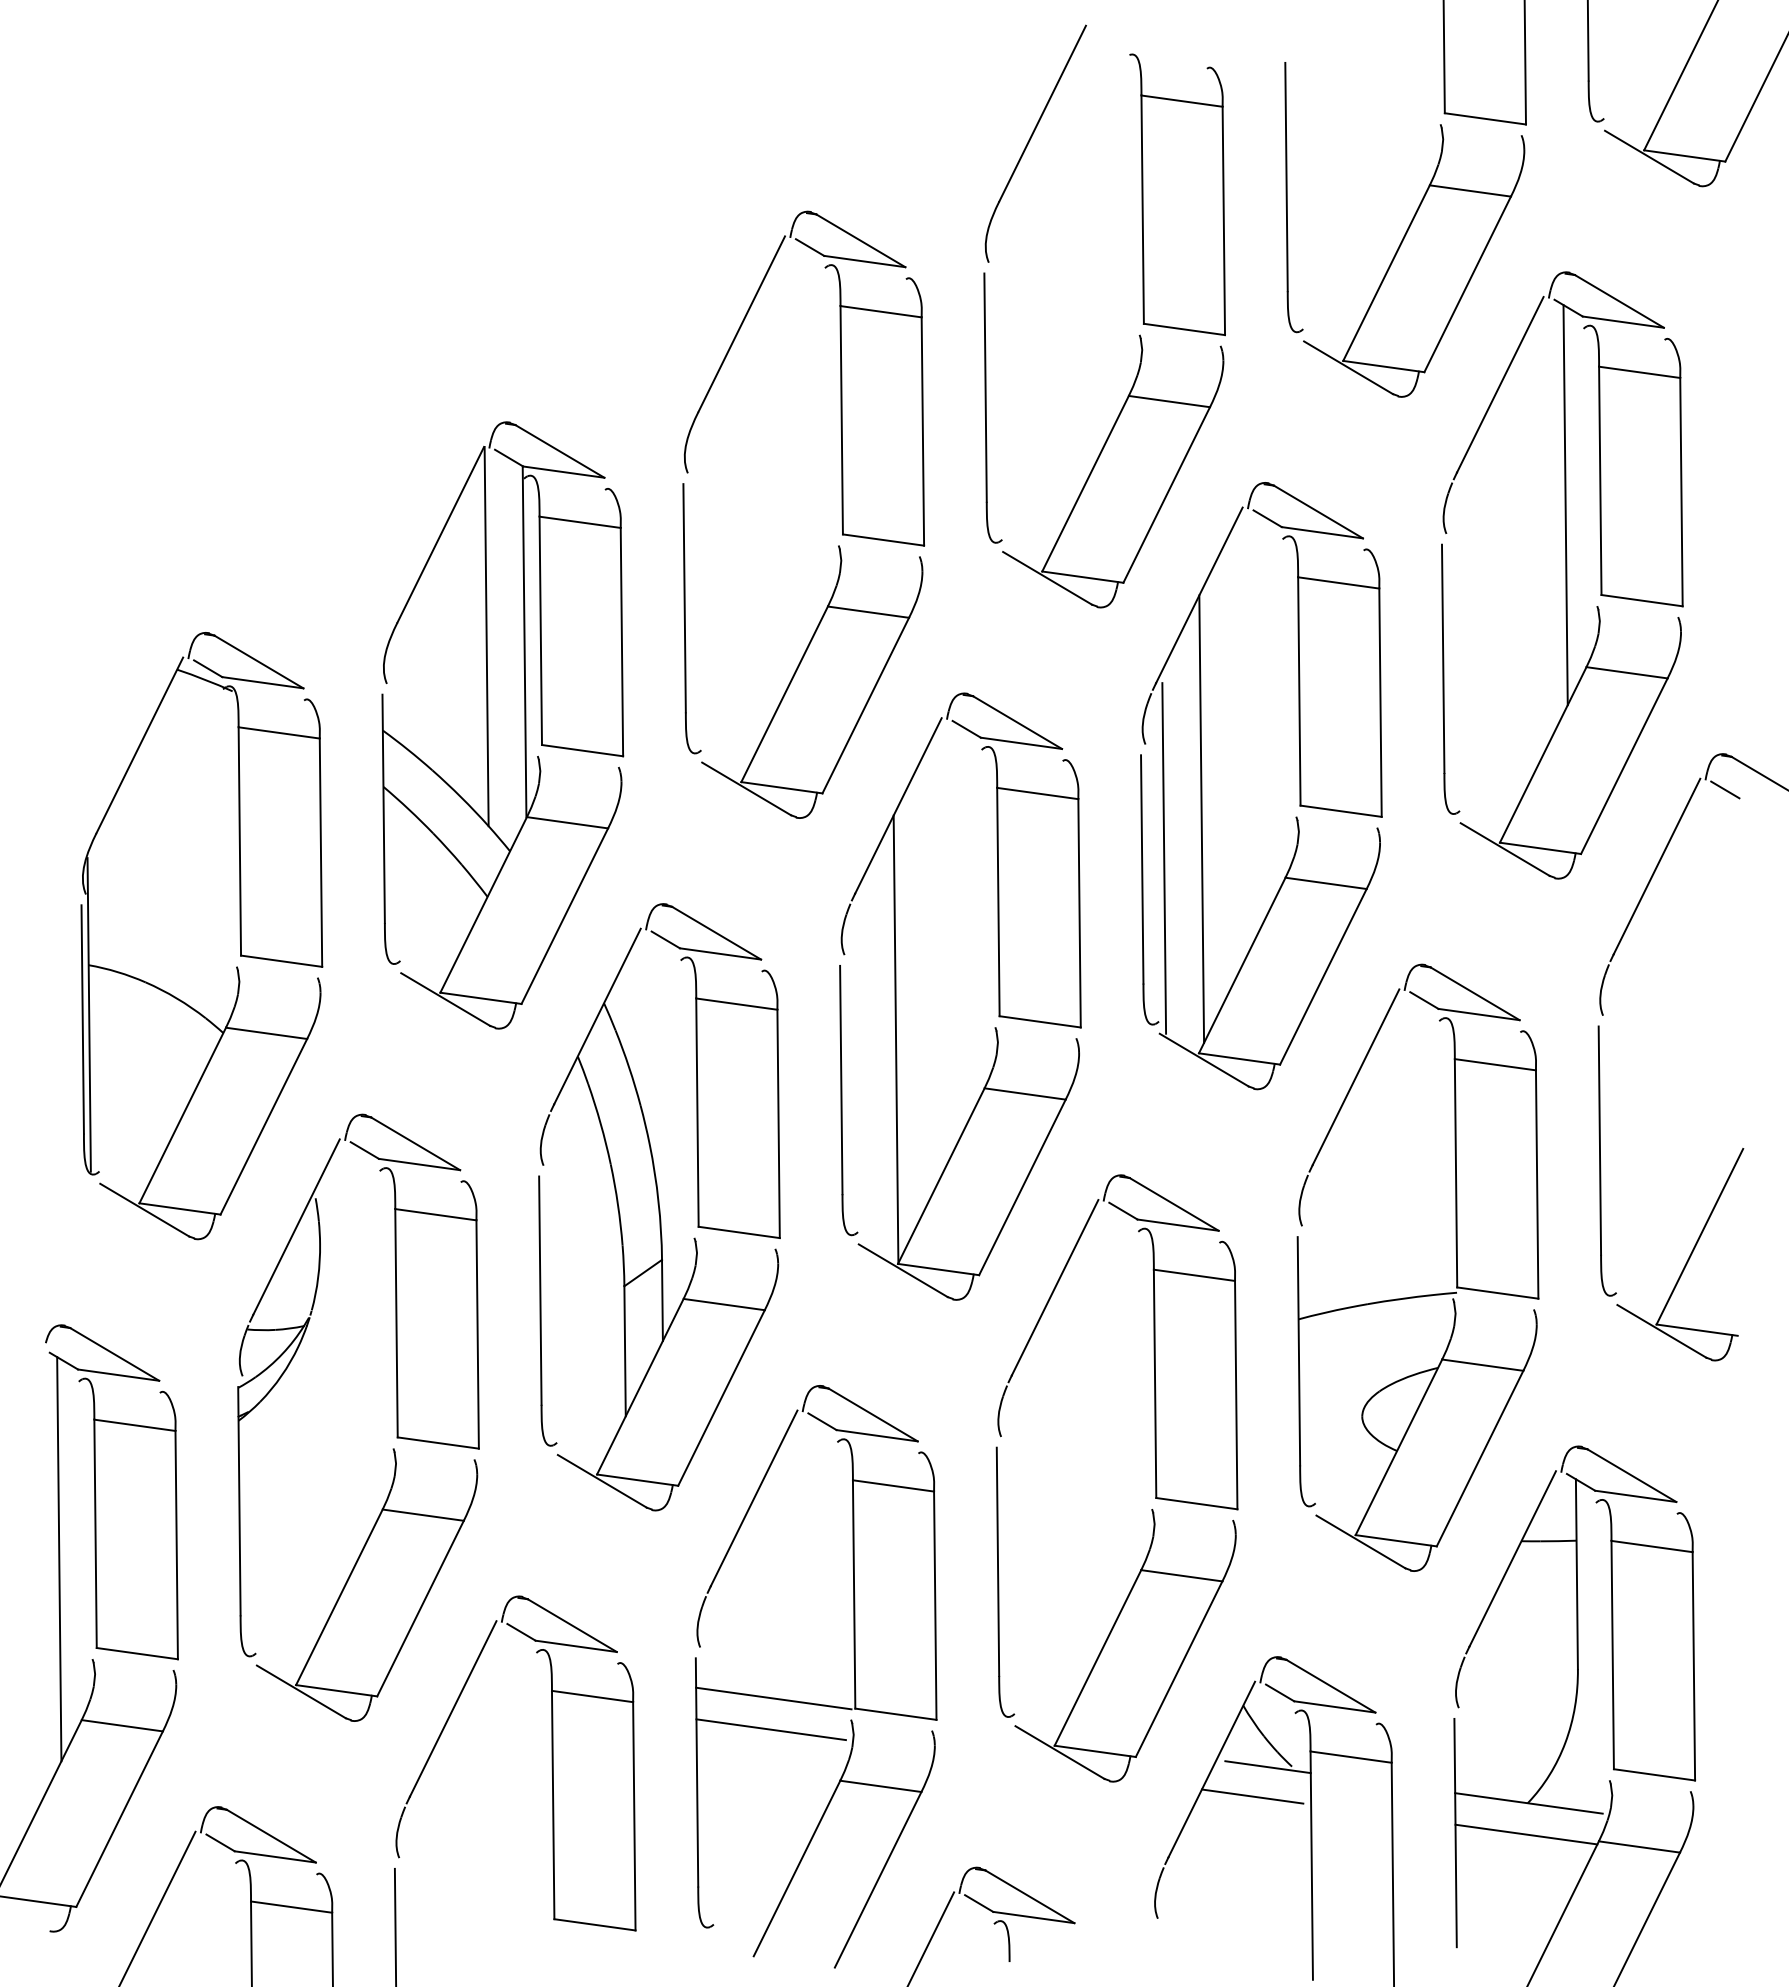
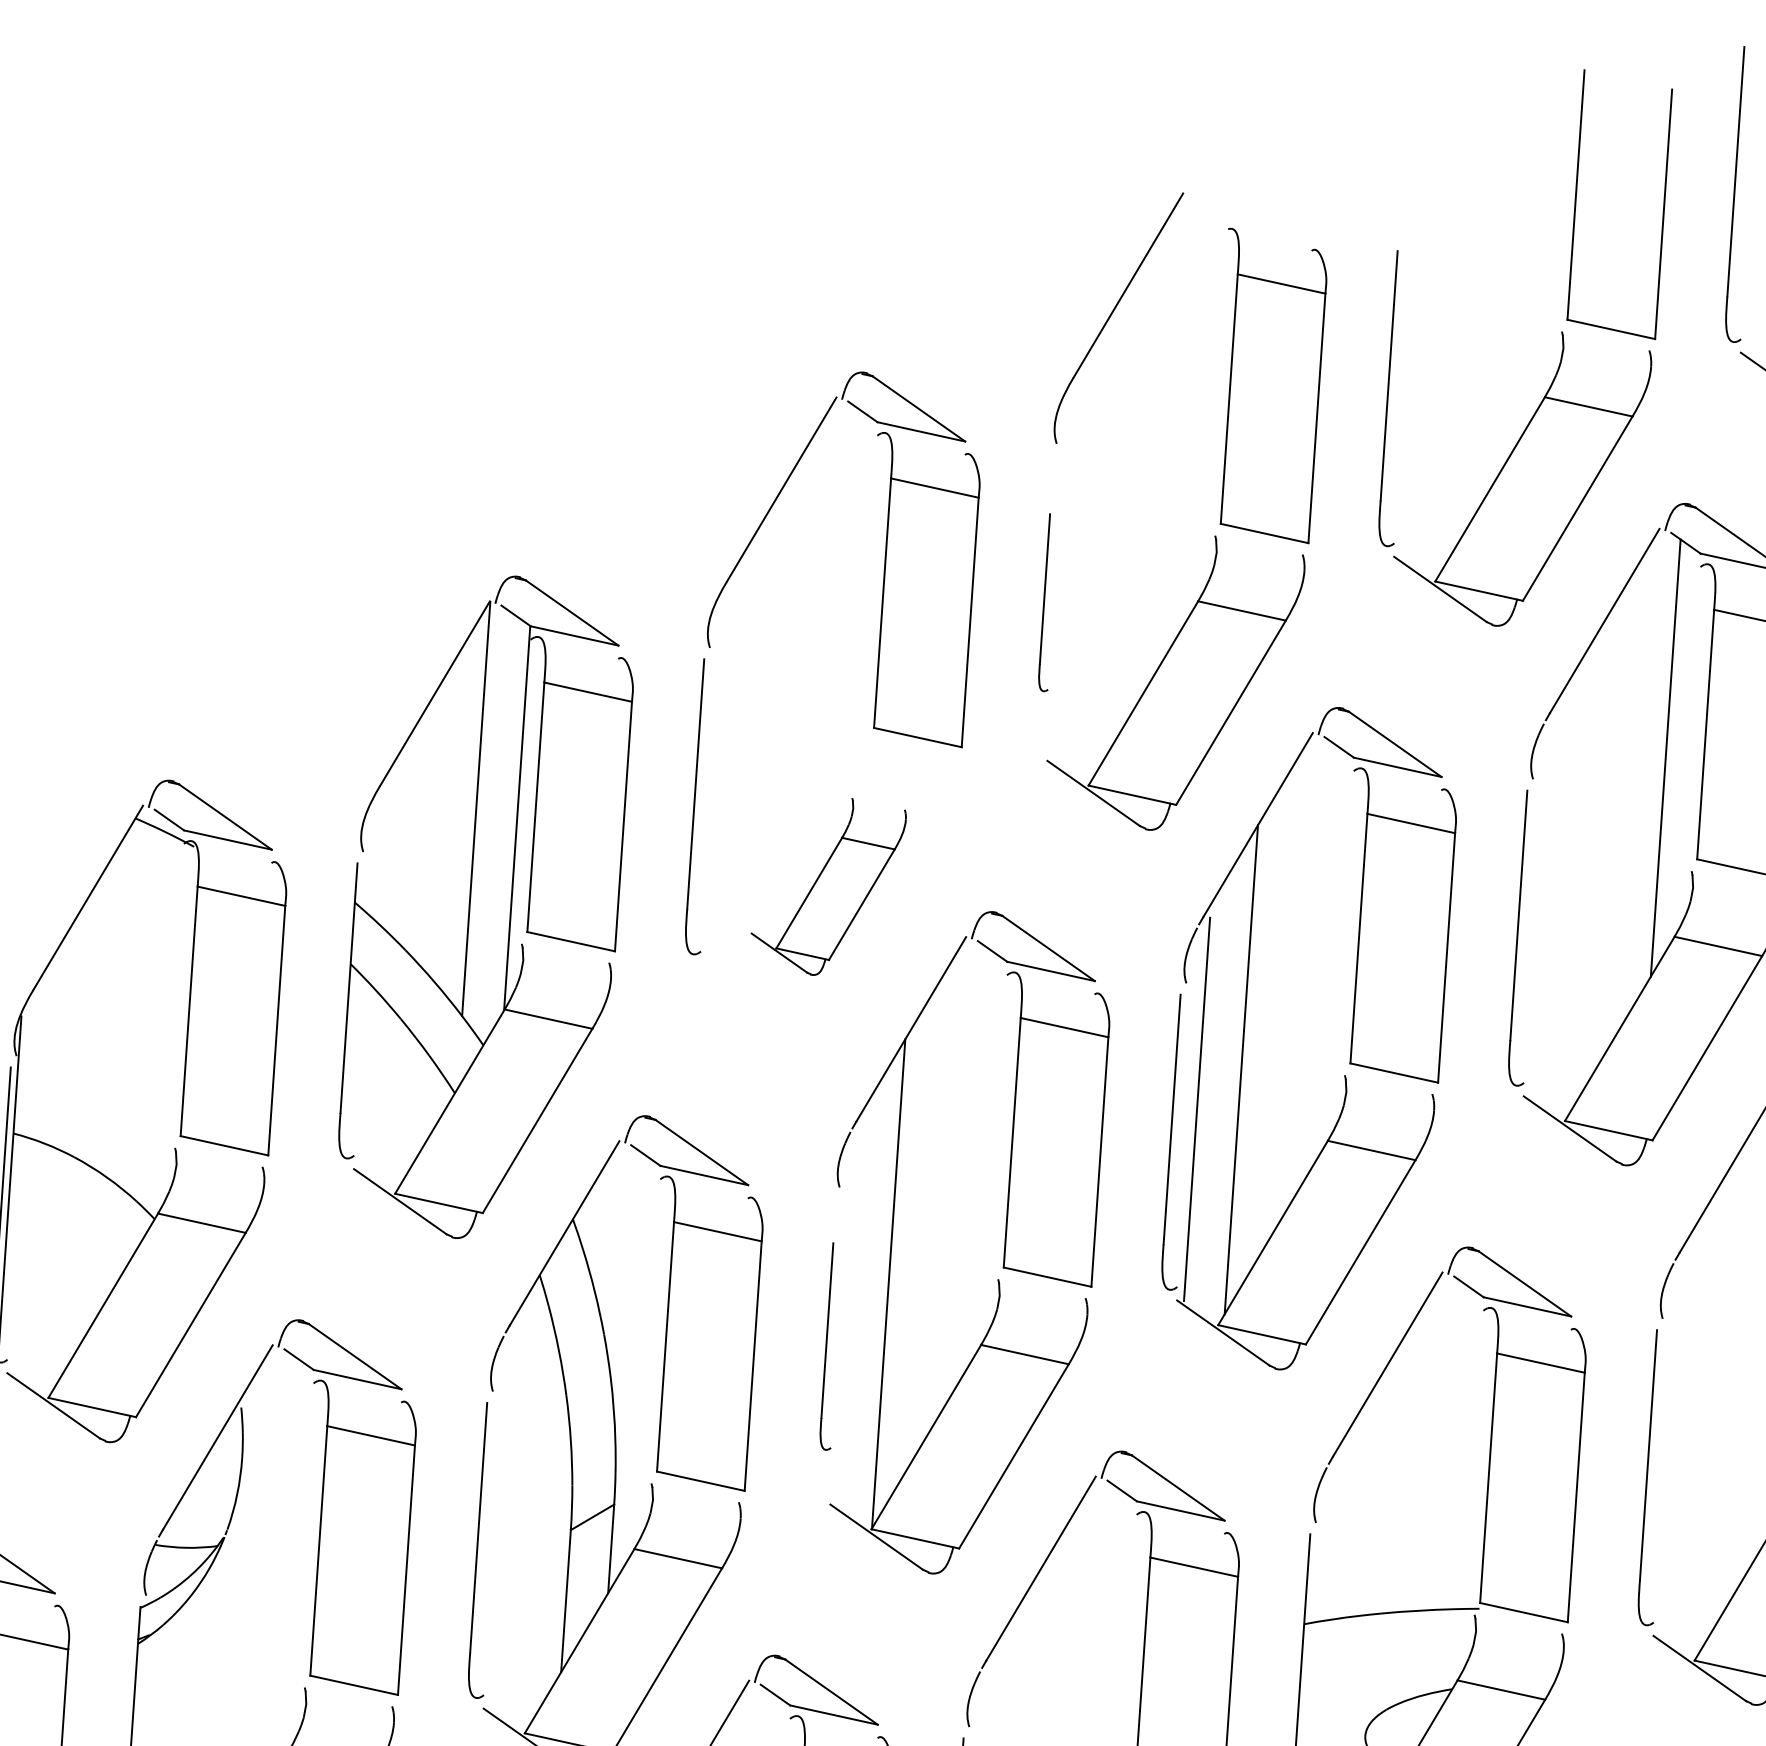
part: (992, 407) -> (1048, 602), size x0.6
part: (812, 681) -> (828, 885), size x0.6
part: (848, 1100) -> (831, 1346), size x0.7

